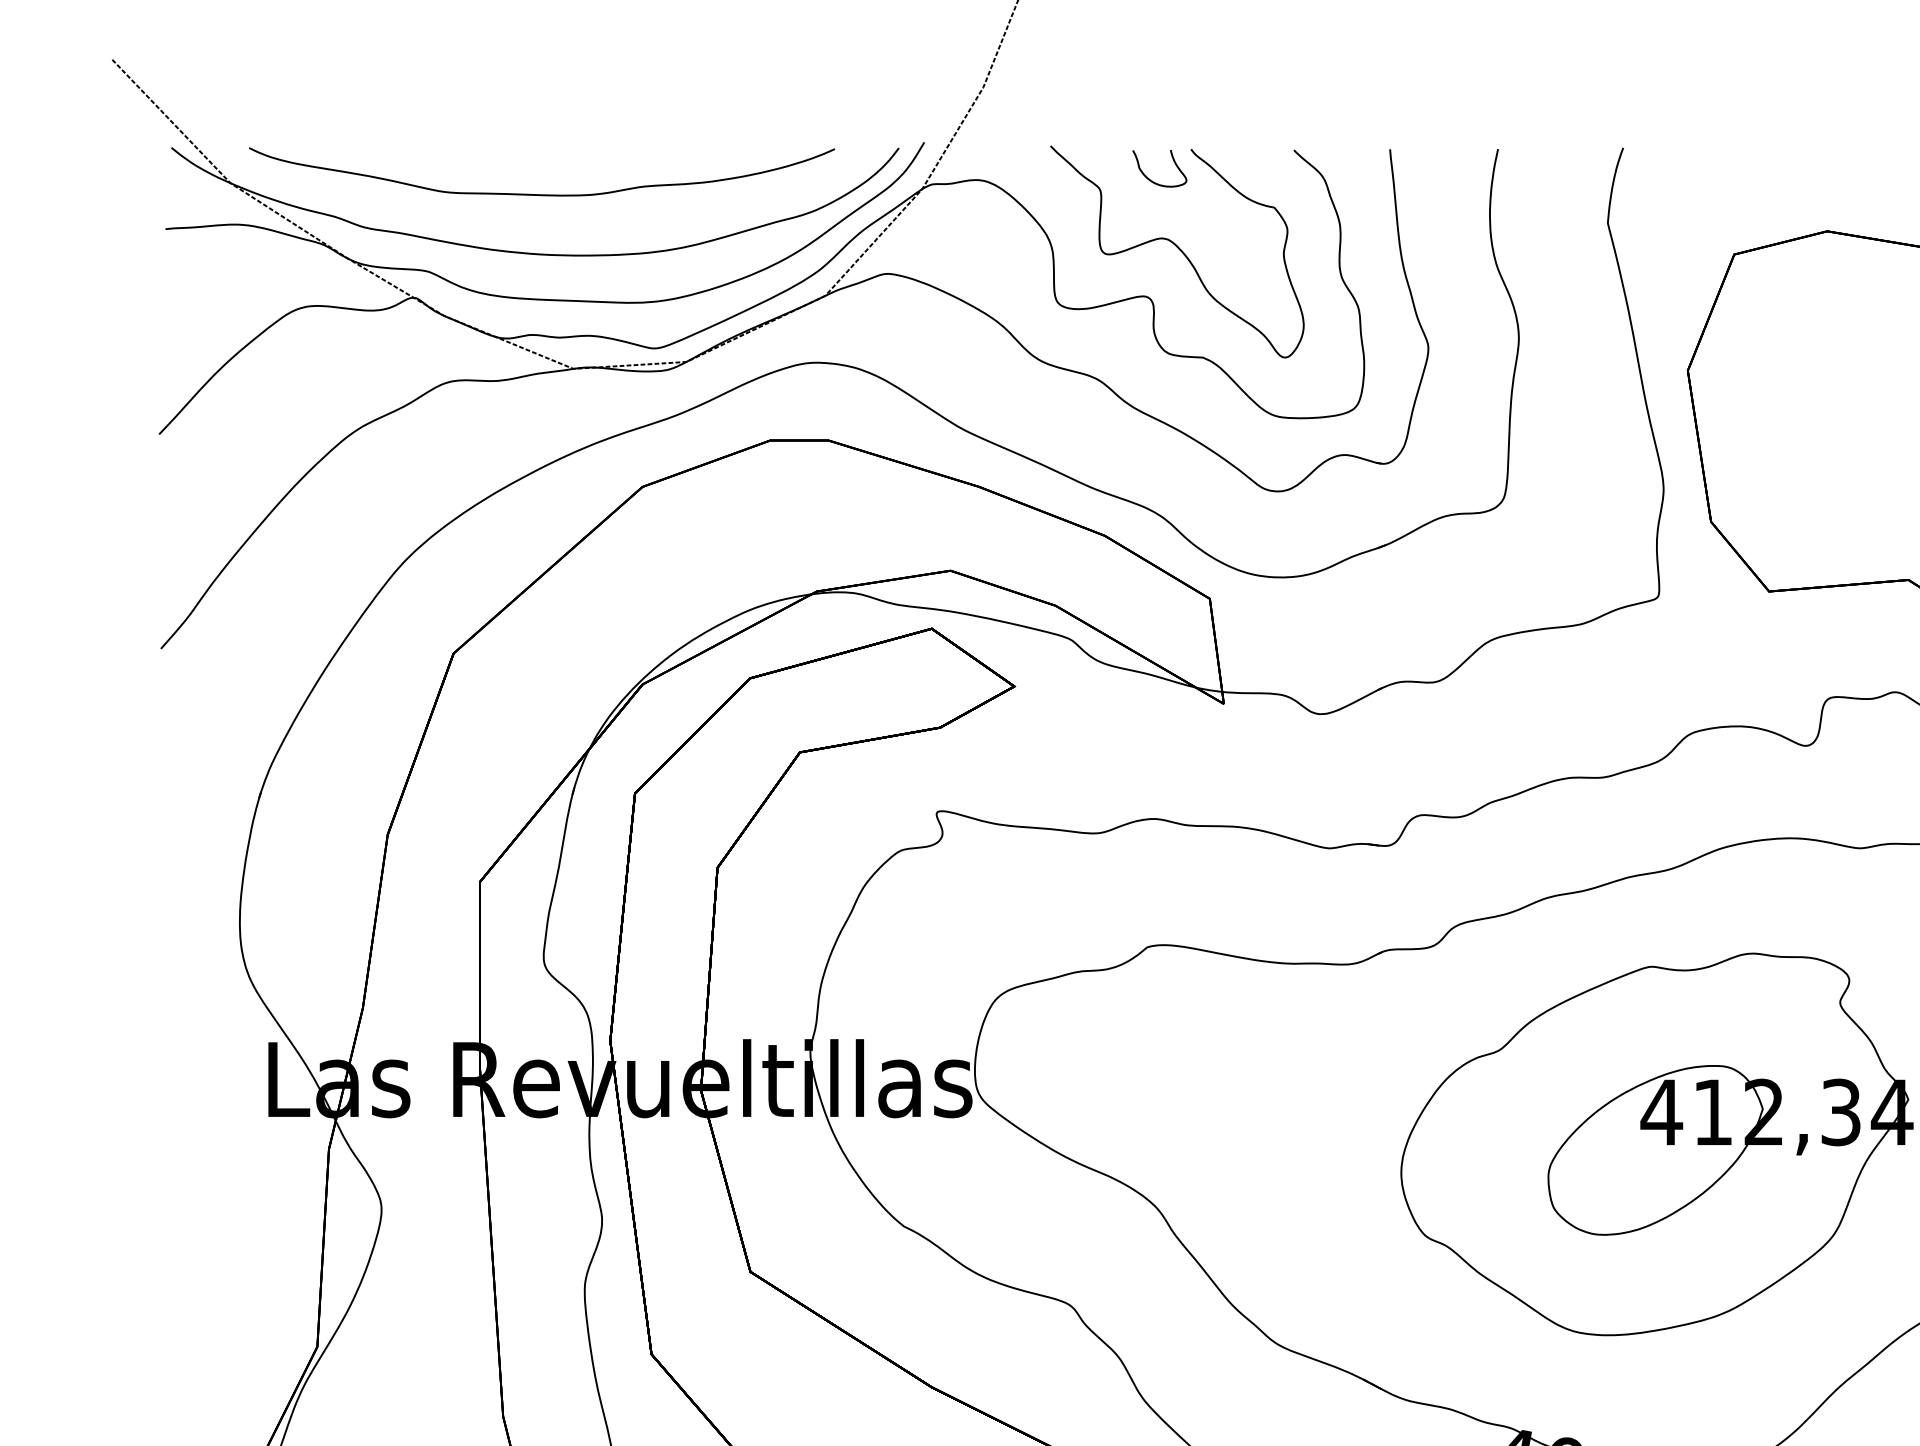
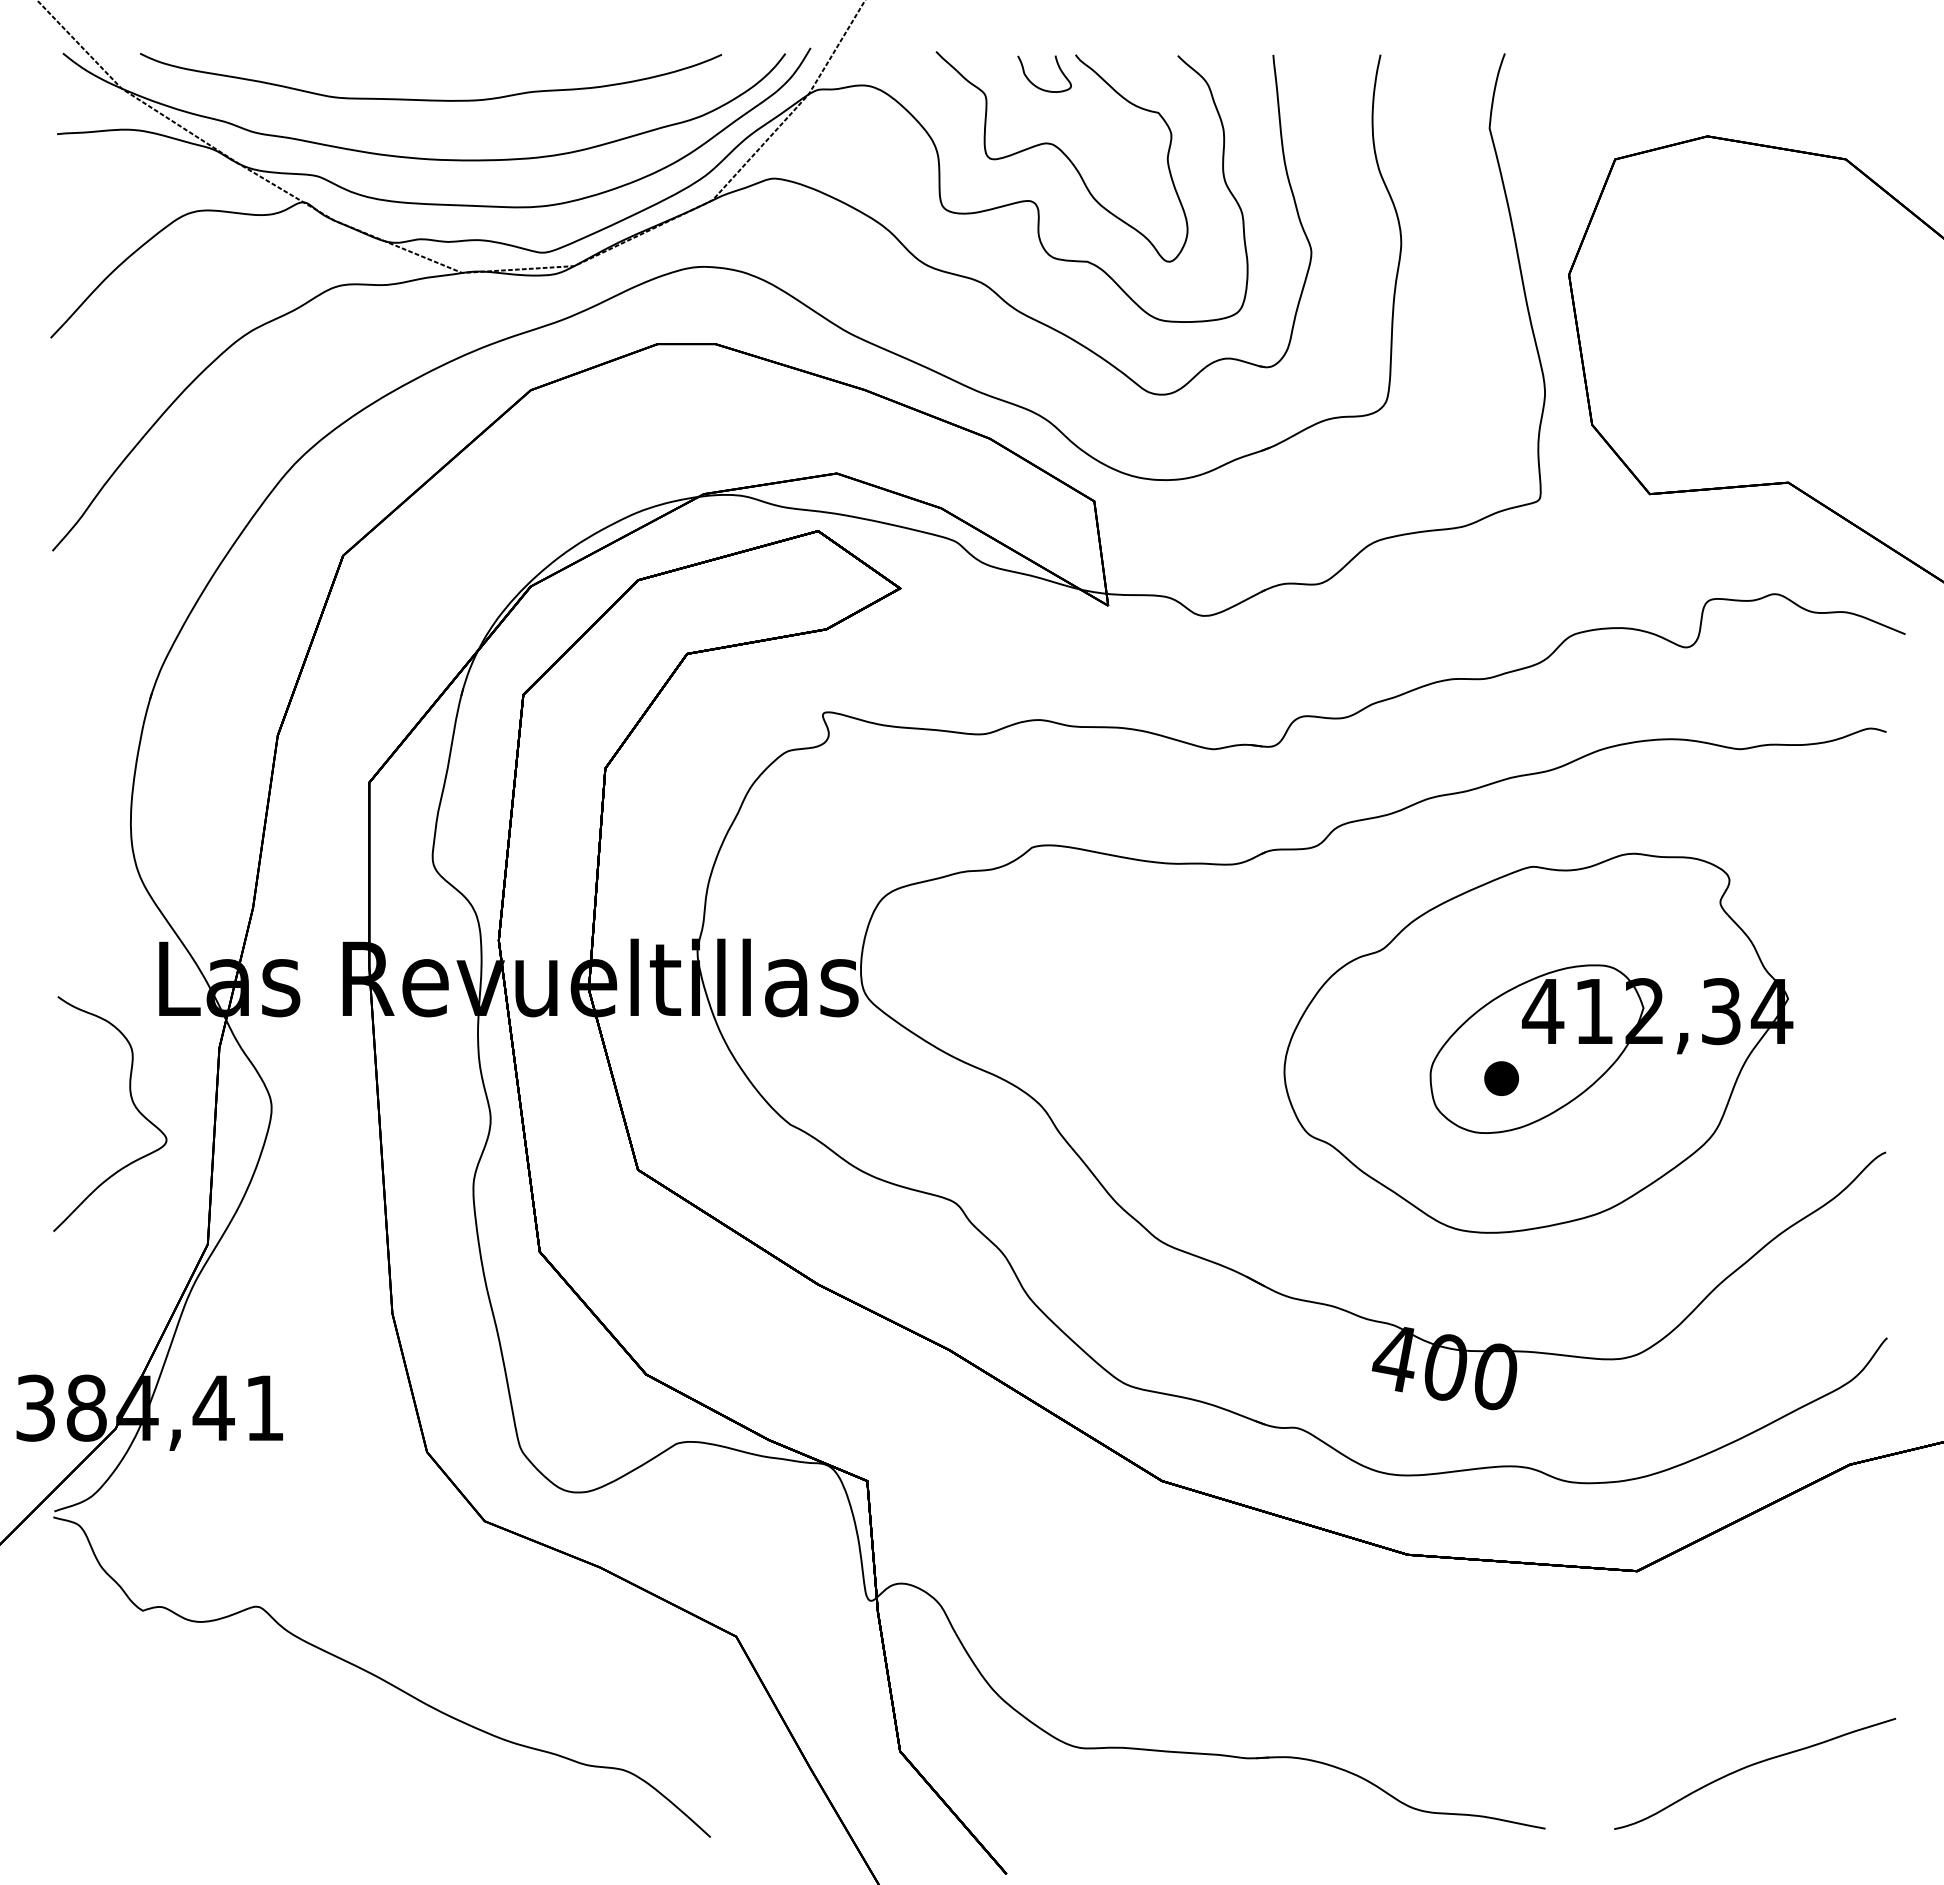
part: (1619, 1179) -> (1501, 1078), added
part: (241, 1205) -> (132, 1103), added

